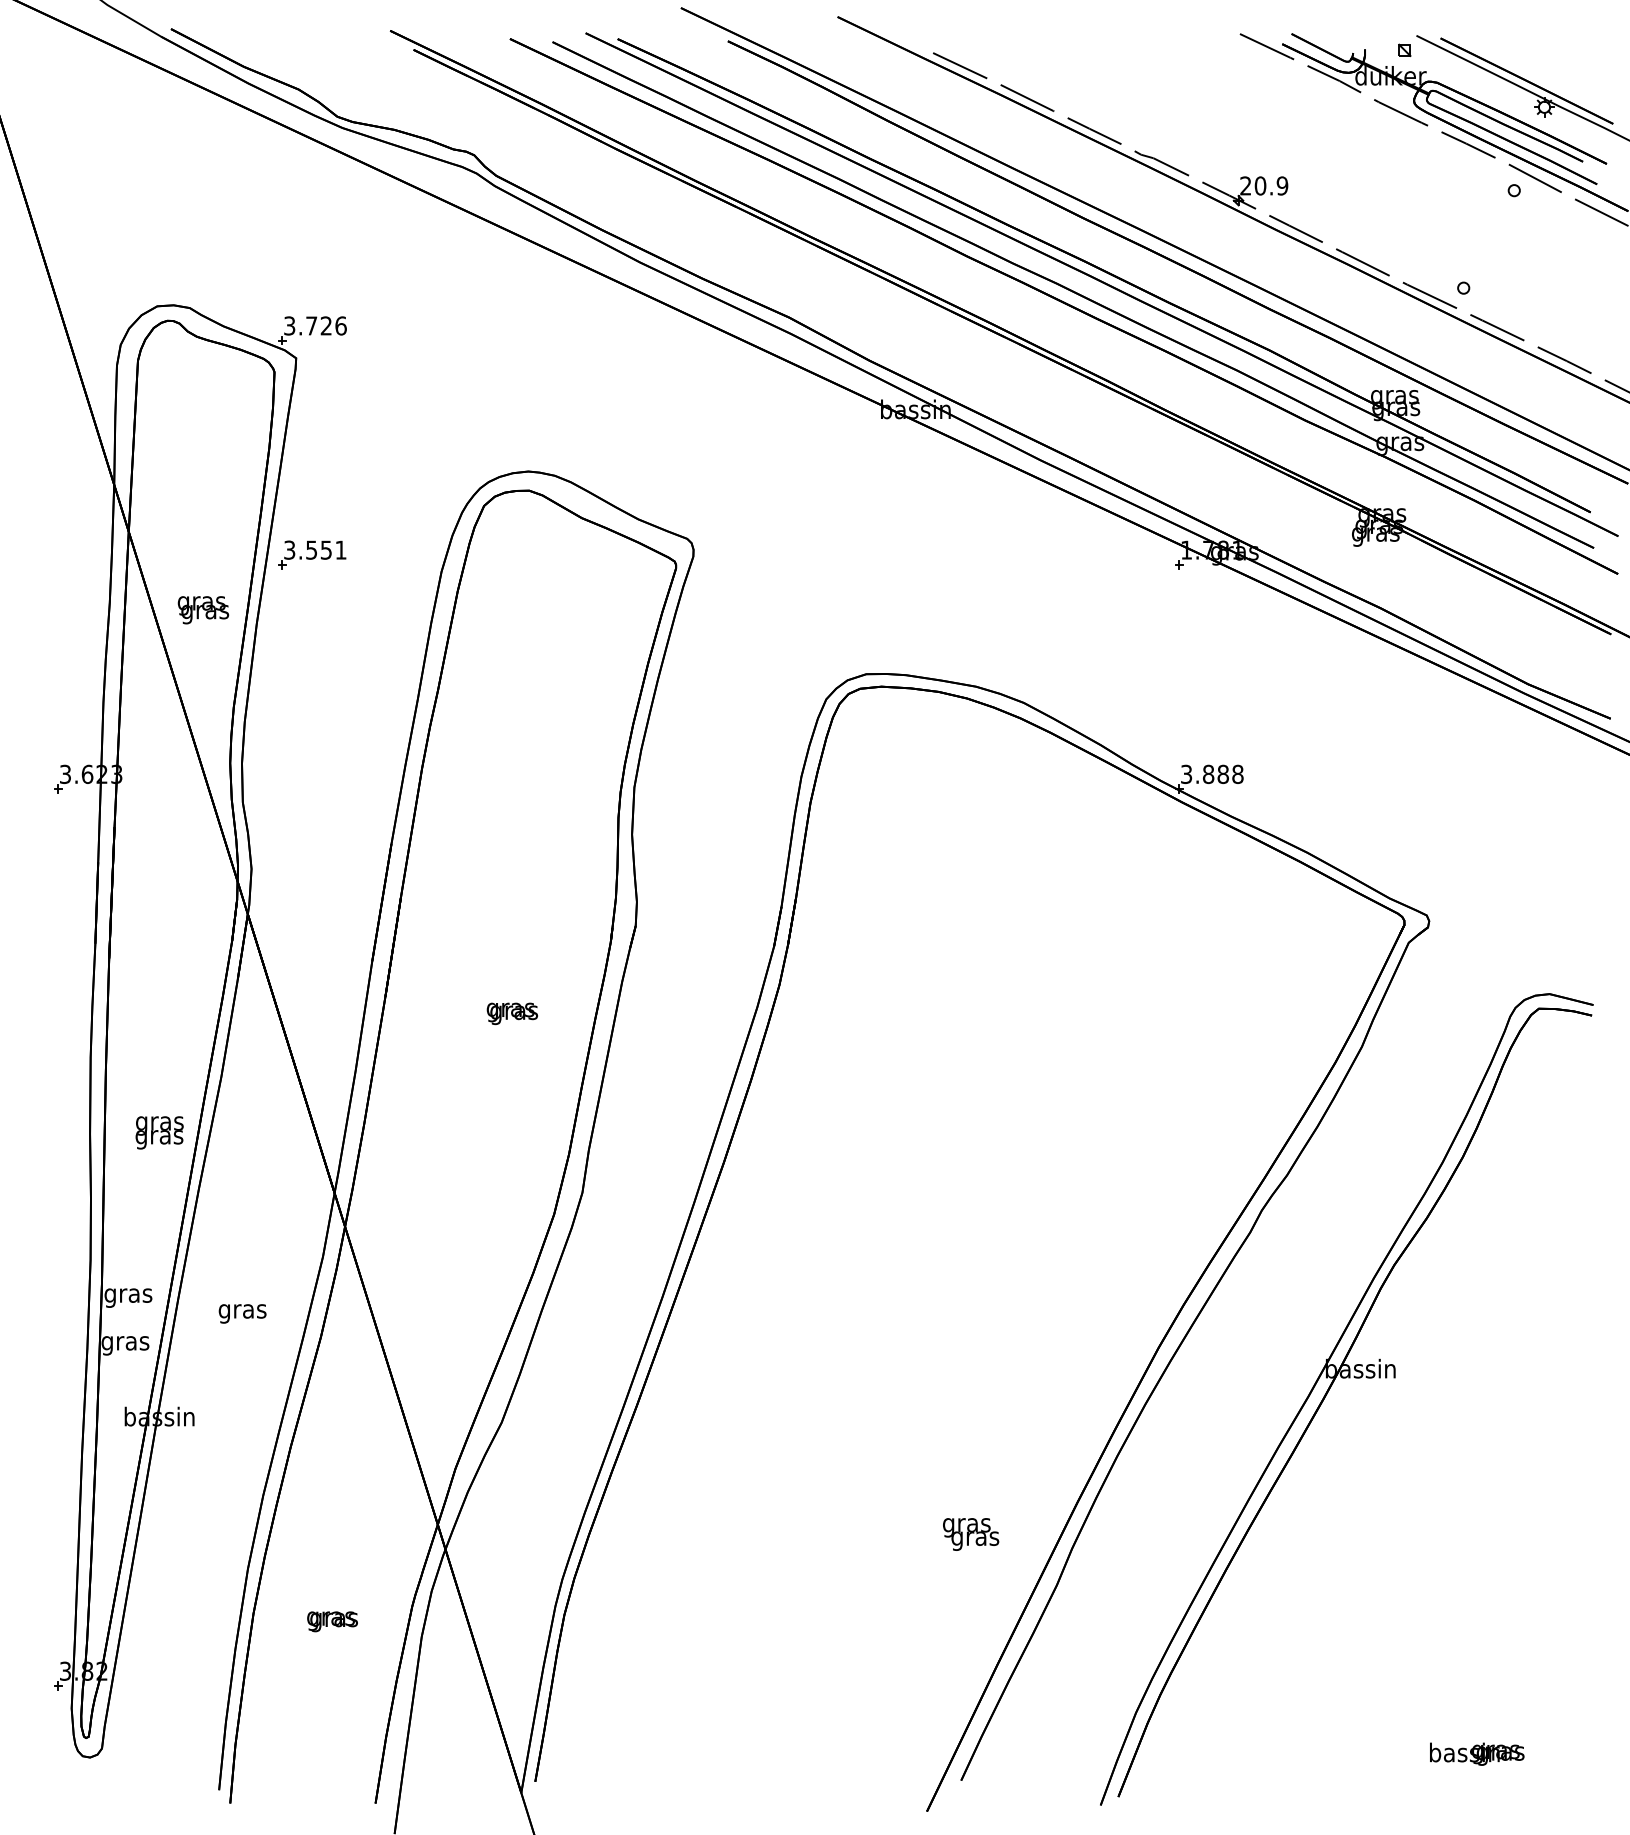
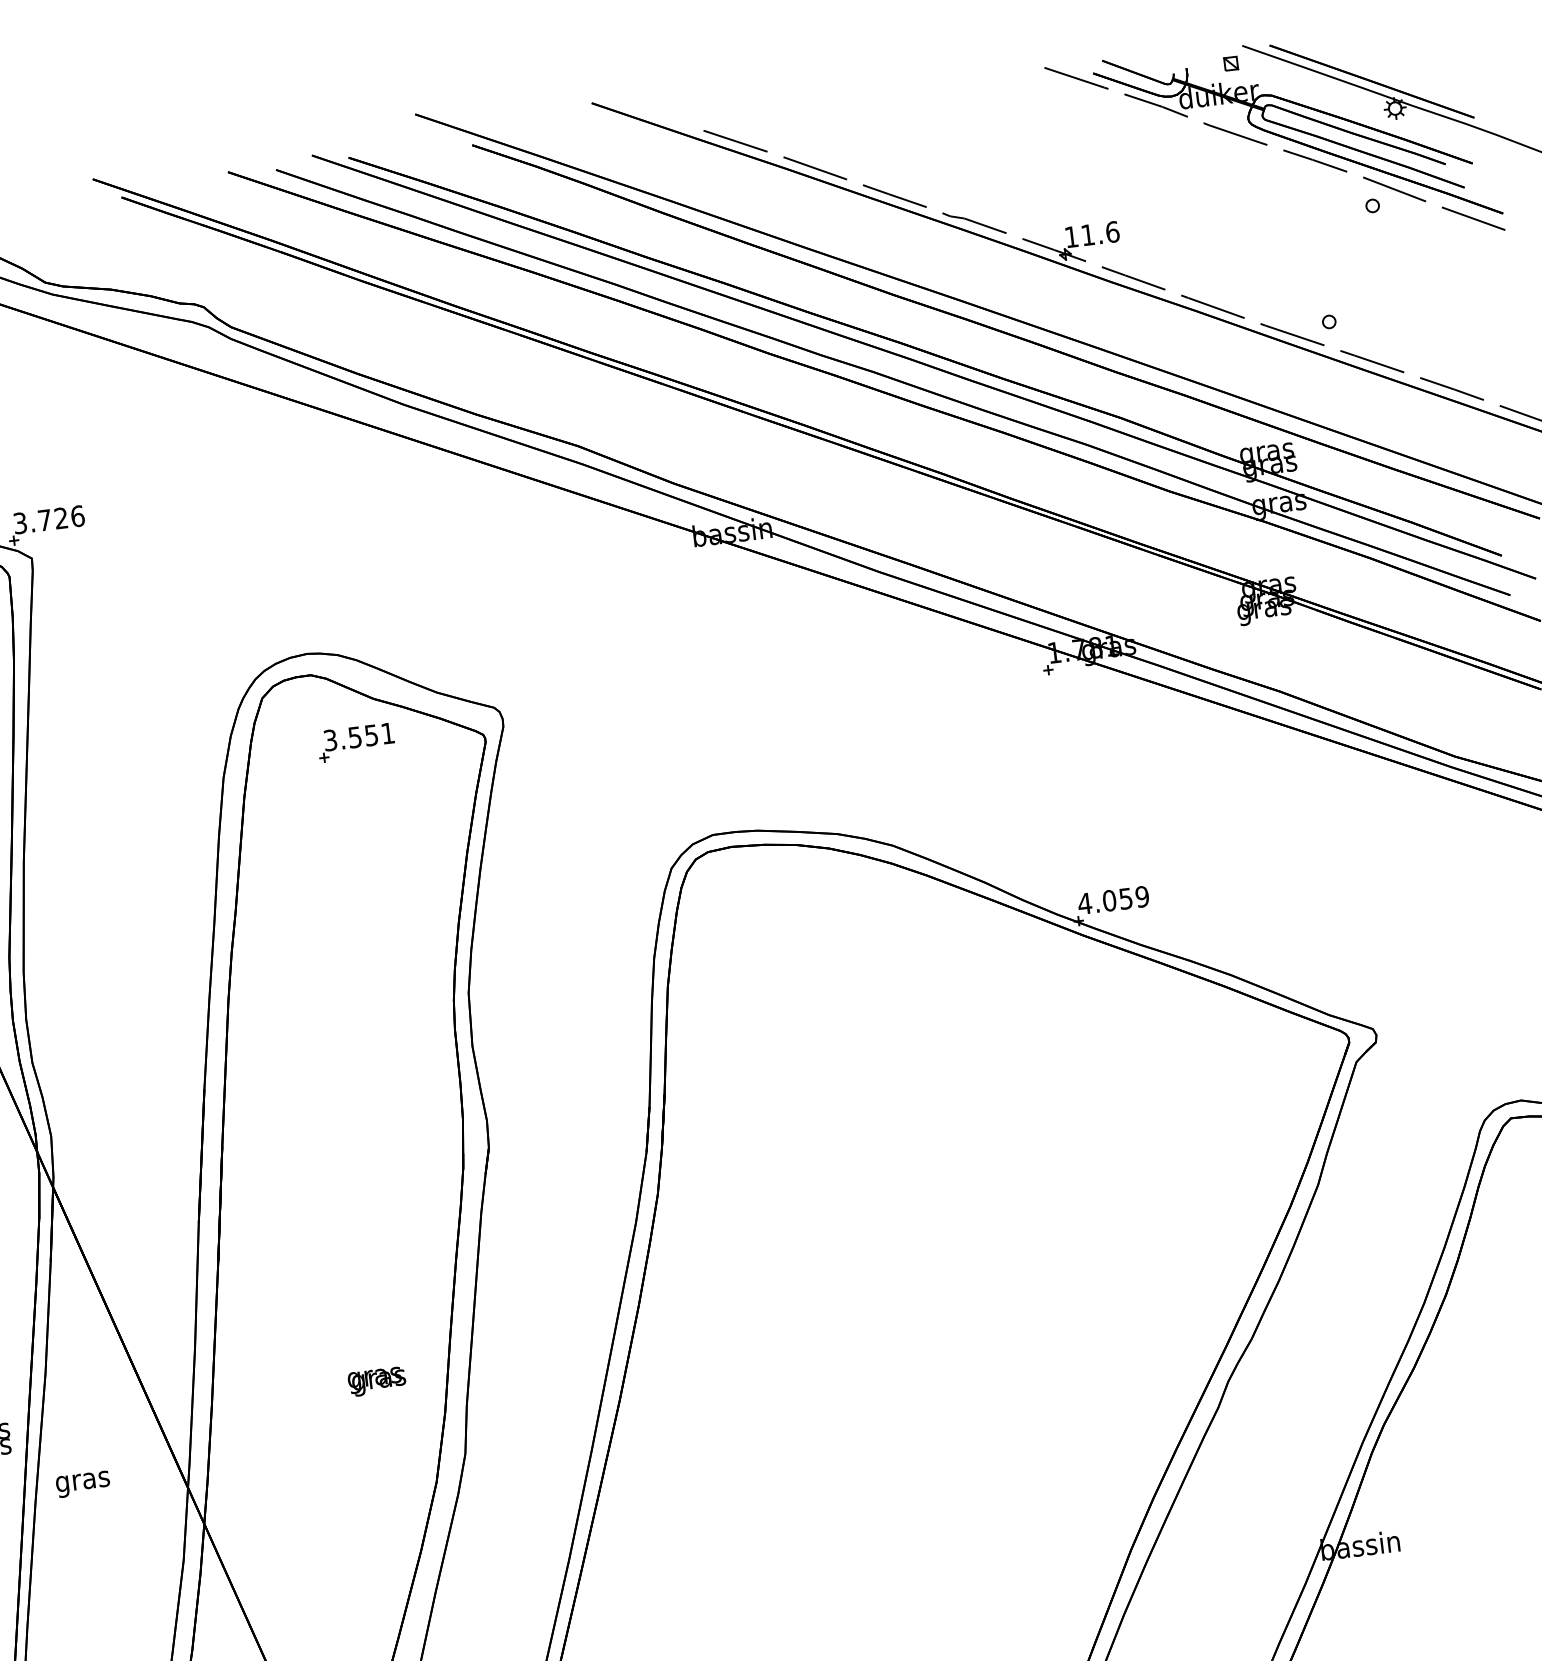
text: (1264, 185) -> (1092, 234), 20.9 -> 11.6
part: (312, 554) -> (356, 742), moved
text: (1211, 774) -> (1112, 900), 3.888 -> 4.059
text: (511, 1013) -> (376, 1381), moved
text: (242, 1313) -> (82, 1483), moved

